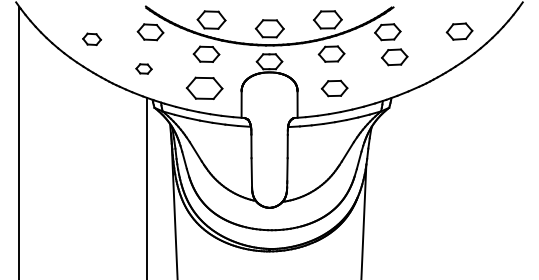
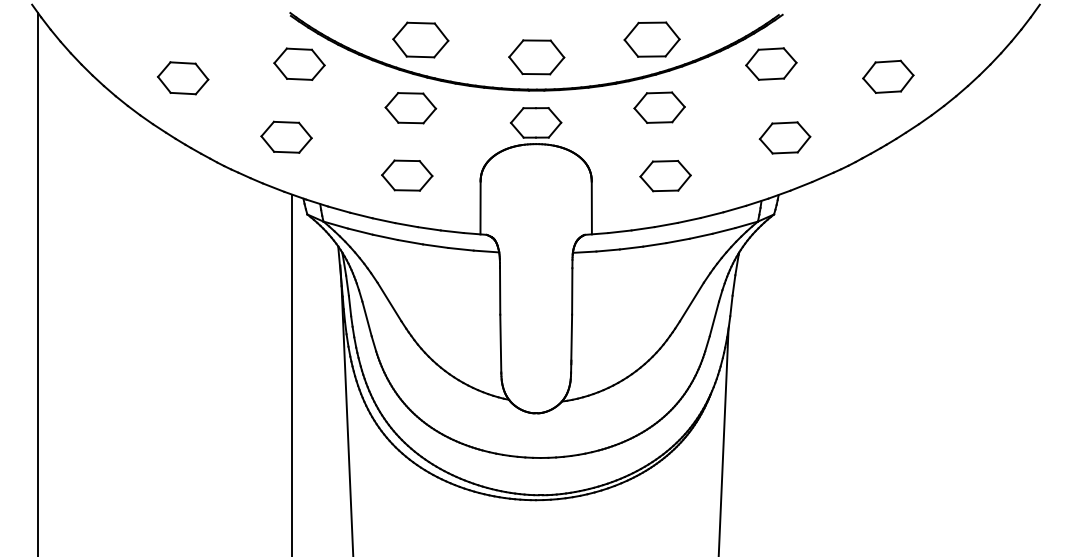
part: (459, 31) -> (888, 76), moved
part: (91, 39) -> (181, 78), size x1.43
part: (394, 57) -> (784, 138), moved
part: (143, 68) -> (285, 136), size x1.67
part: (204, 87) -> (406, 174), size x0.71

